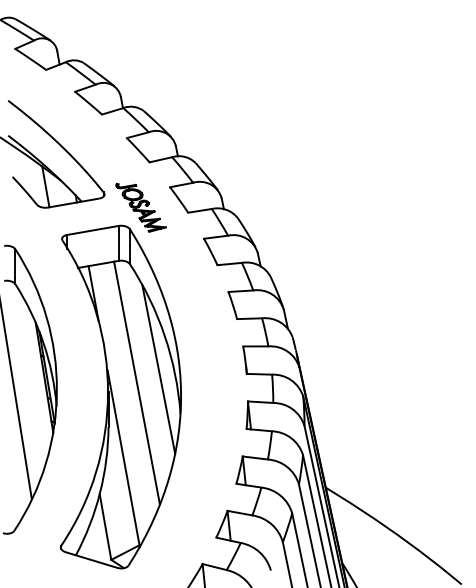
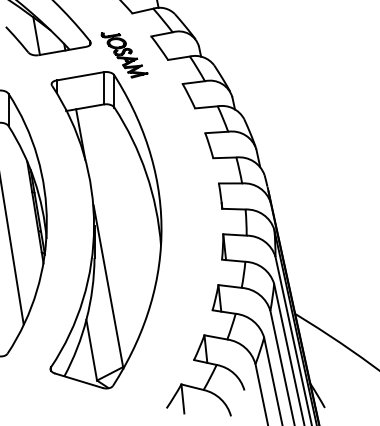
line: (158, 369) -> (140, 204), removed
line: (136, 382) -> (120, 216), removed

